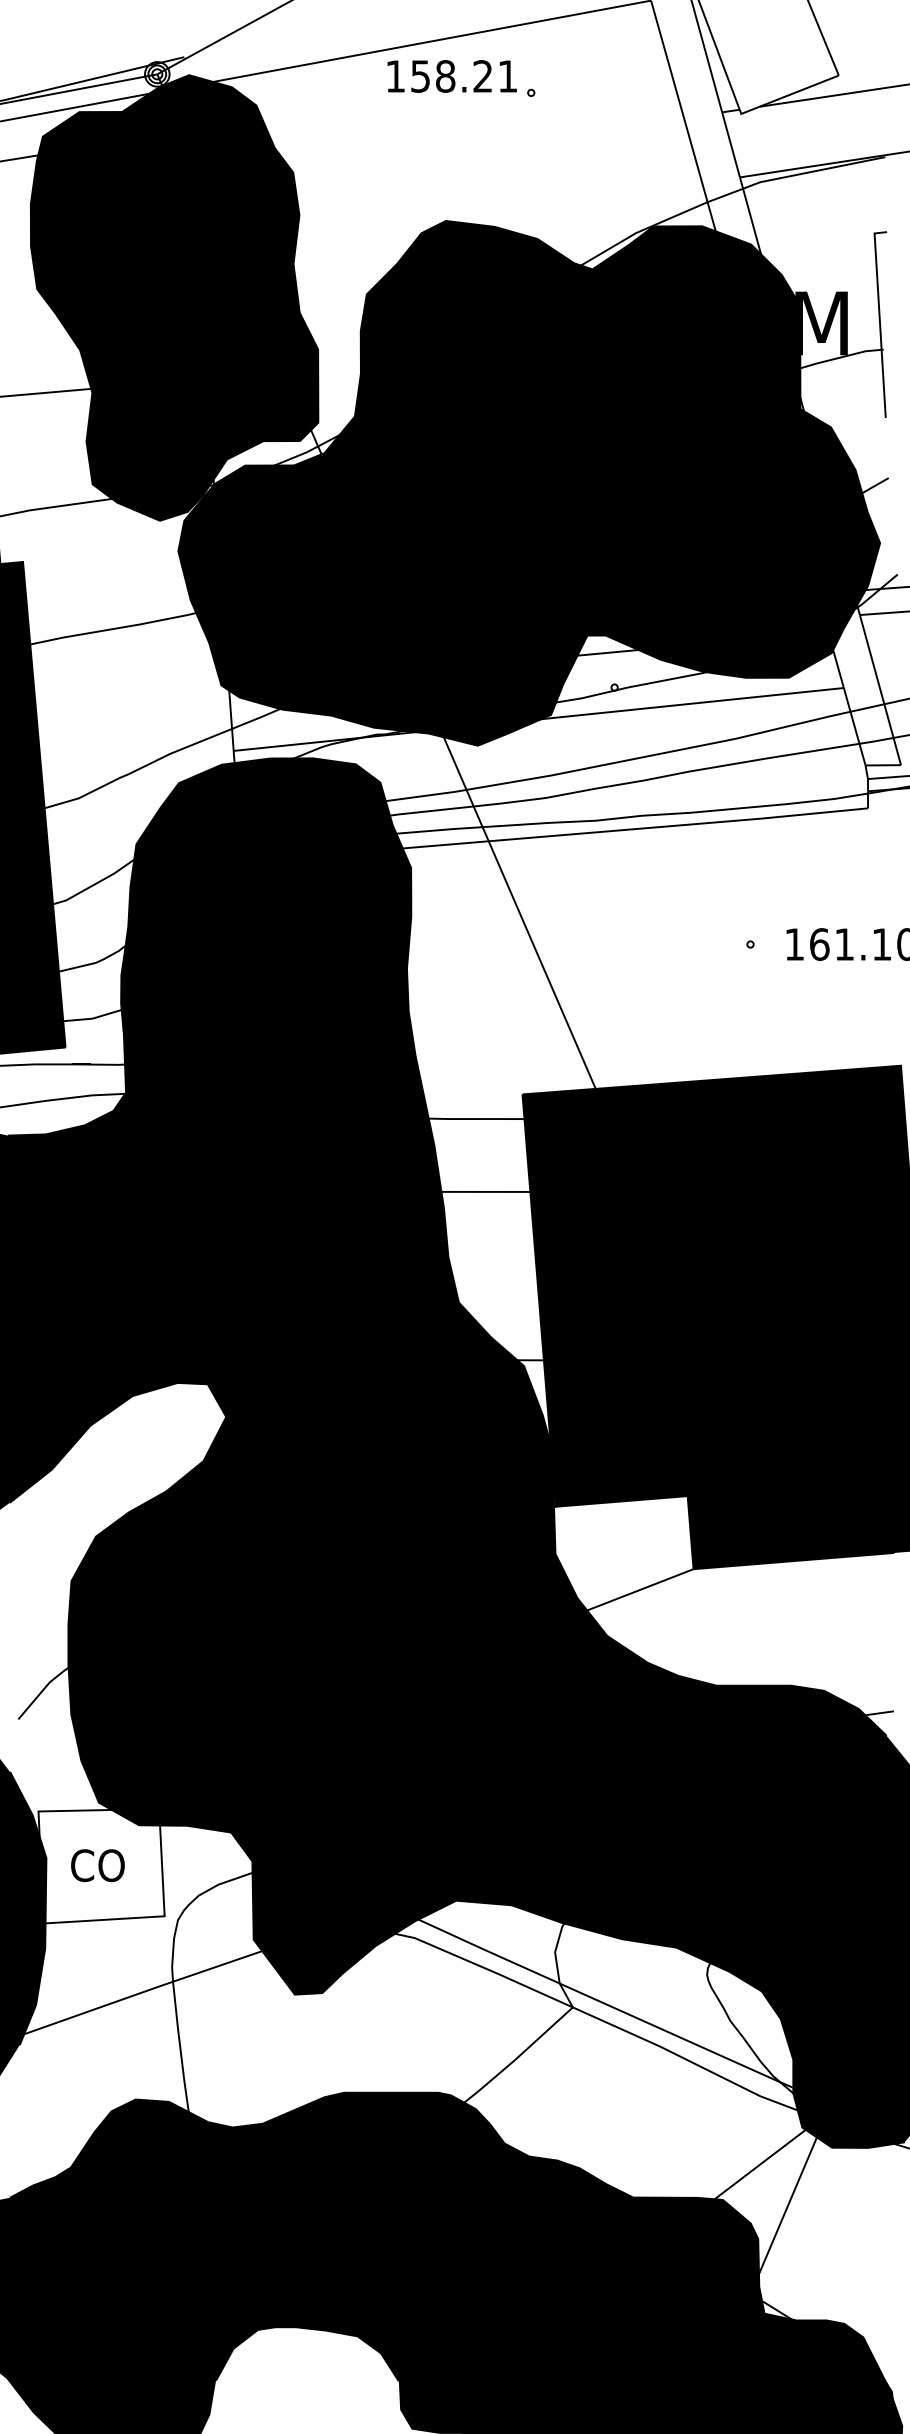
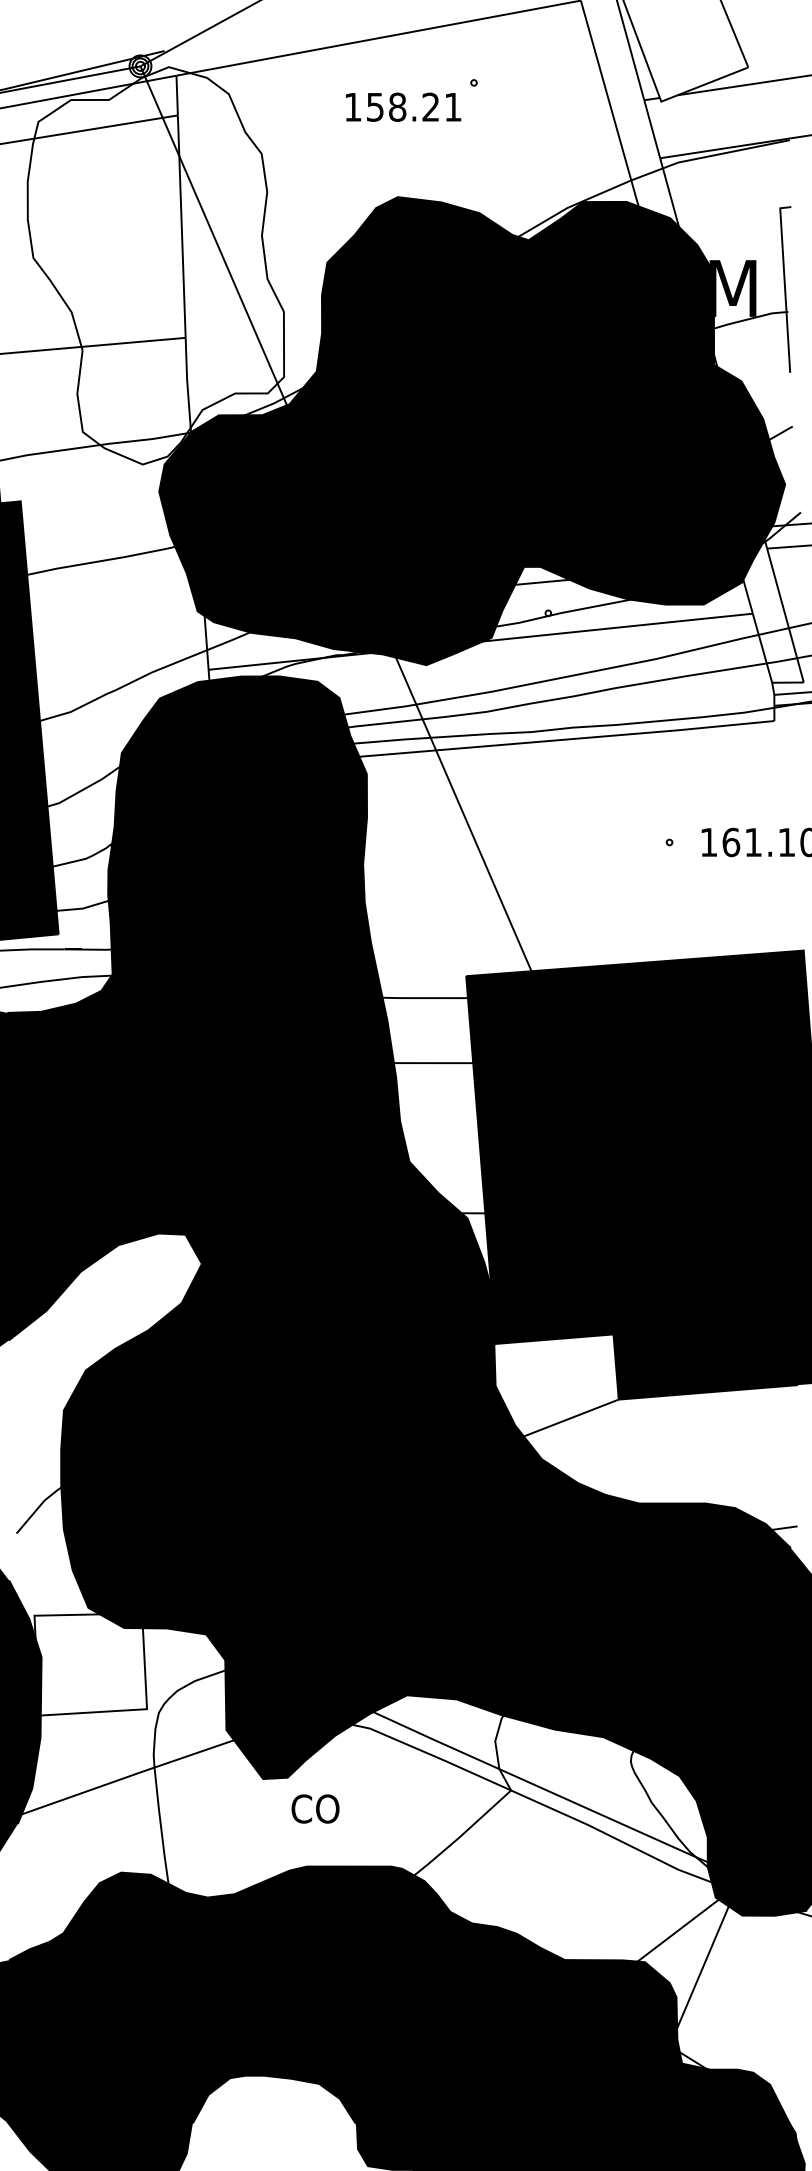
text: (452, 75) -> (403, 106), moved
fill: (174, 297) -> (155, 265), removed
text: (97, 1865) -> (315, 1808), moved

